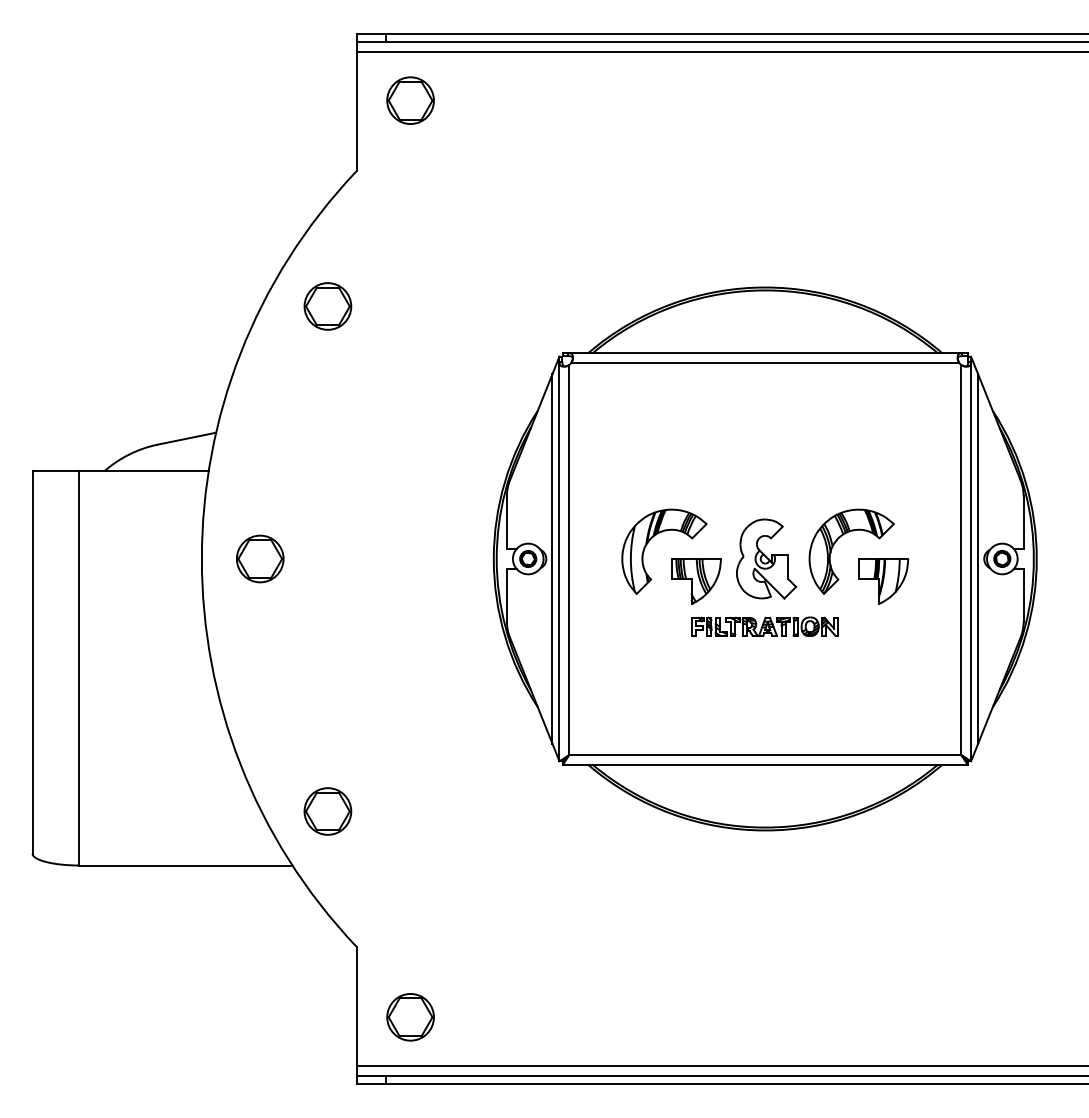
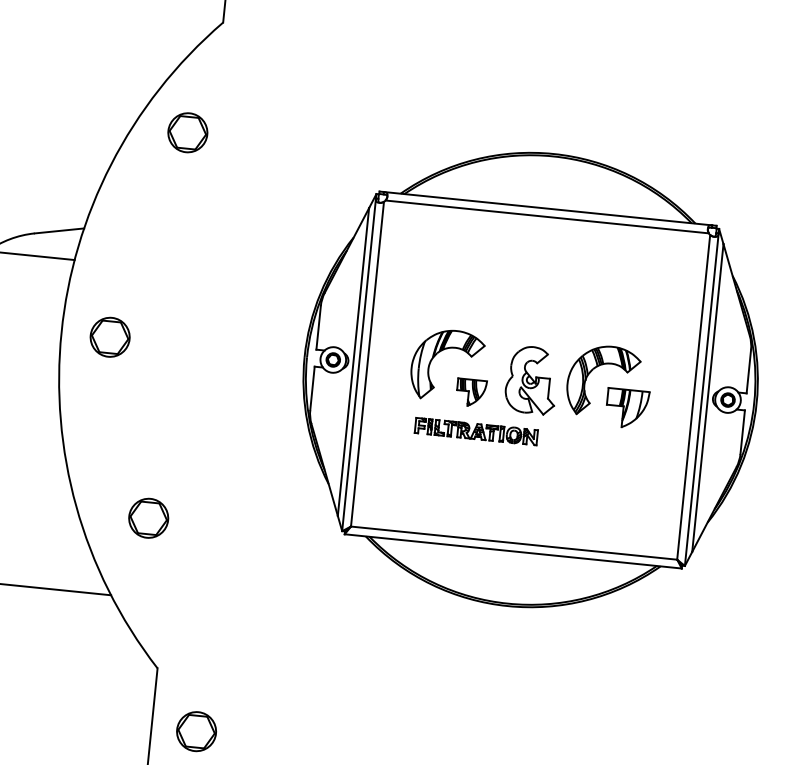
part: (696, 581) -> (471, 392), size x0.7
part: (764, 626) -> (476, 431), moved
part: (327, 811) -> (148, 518), moved

